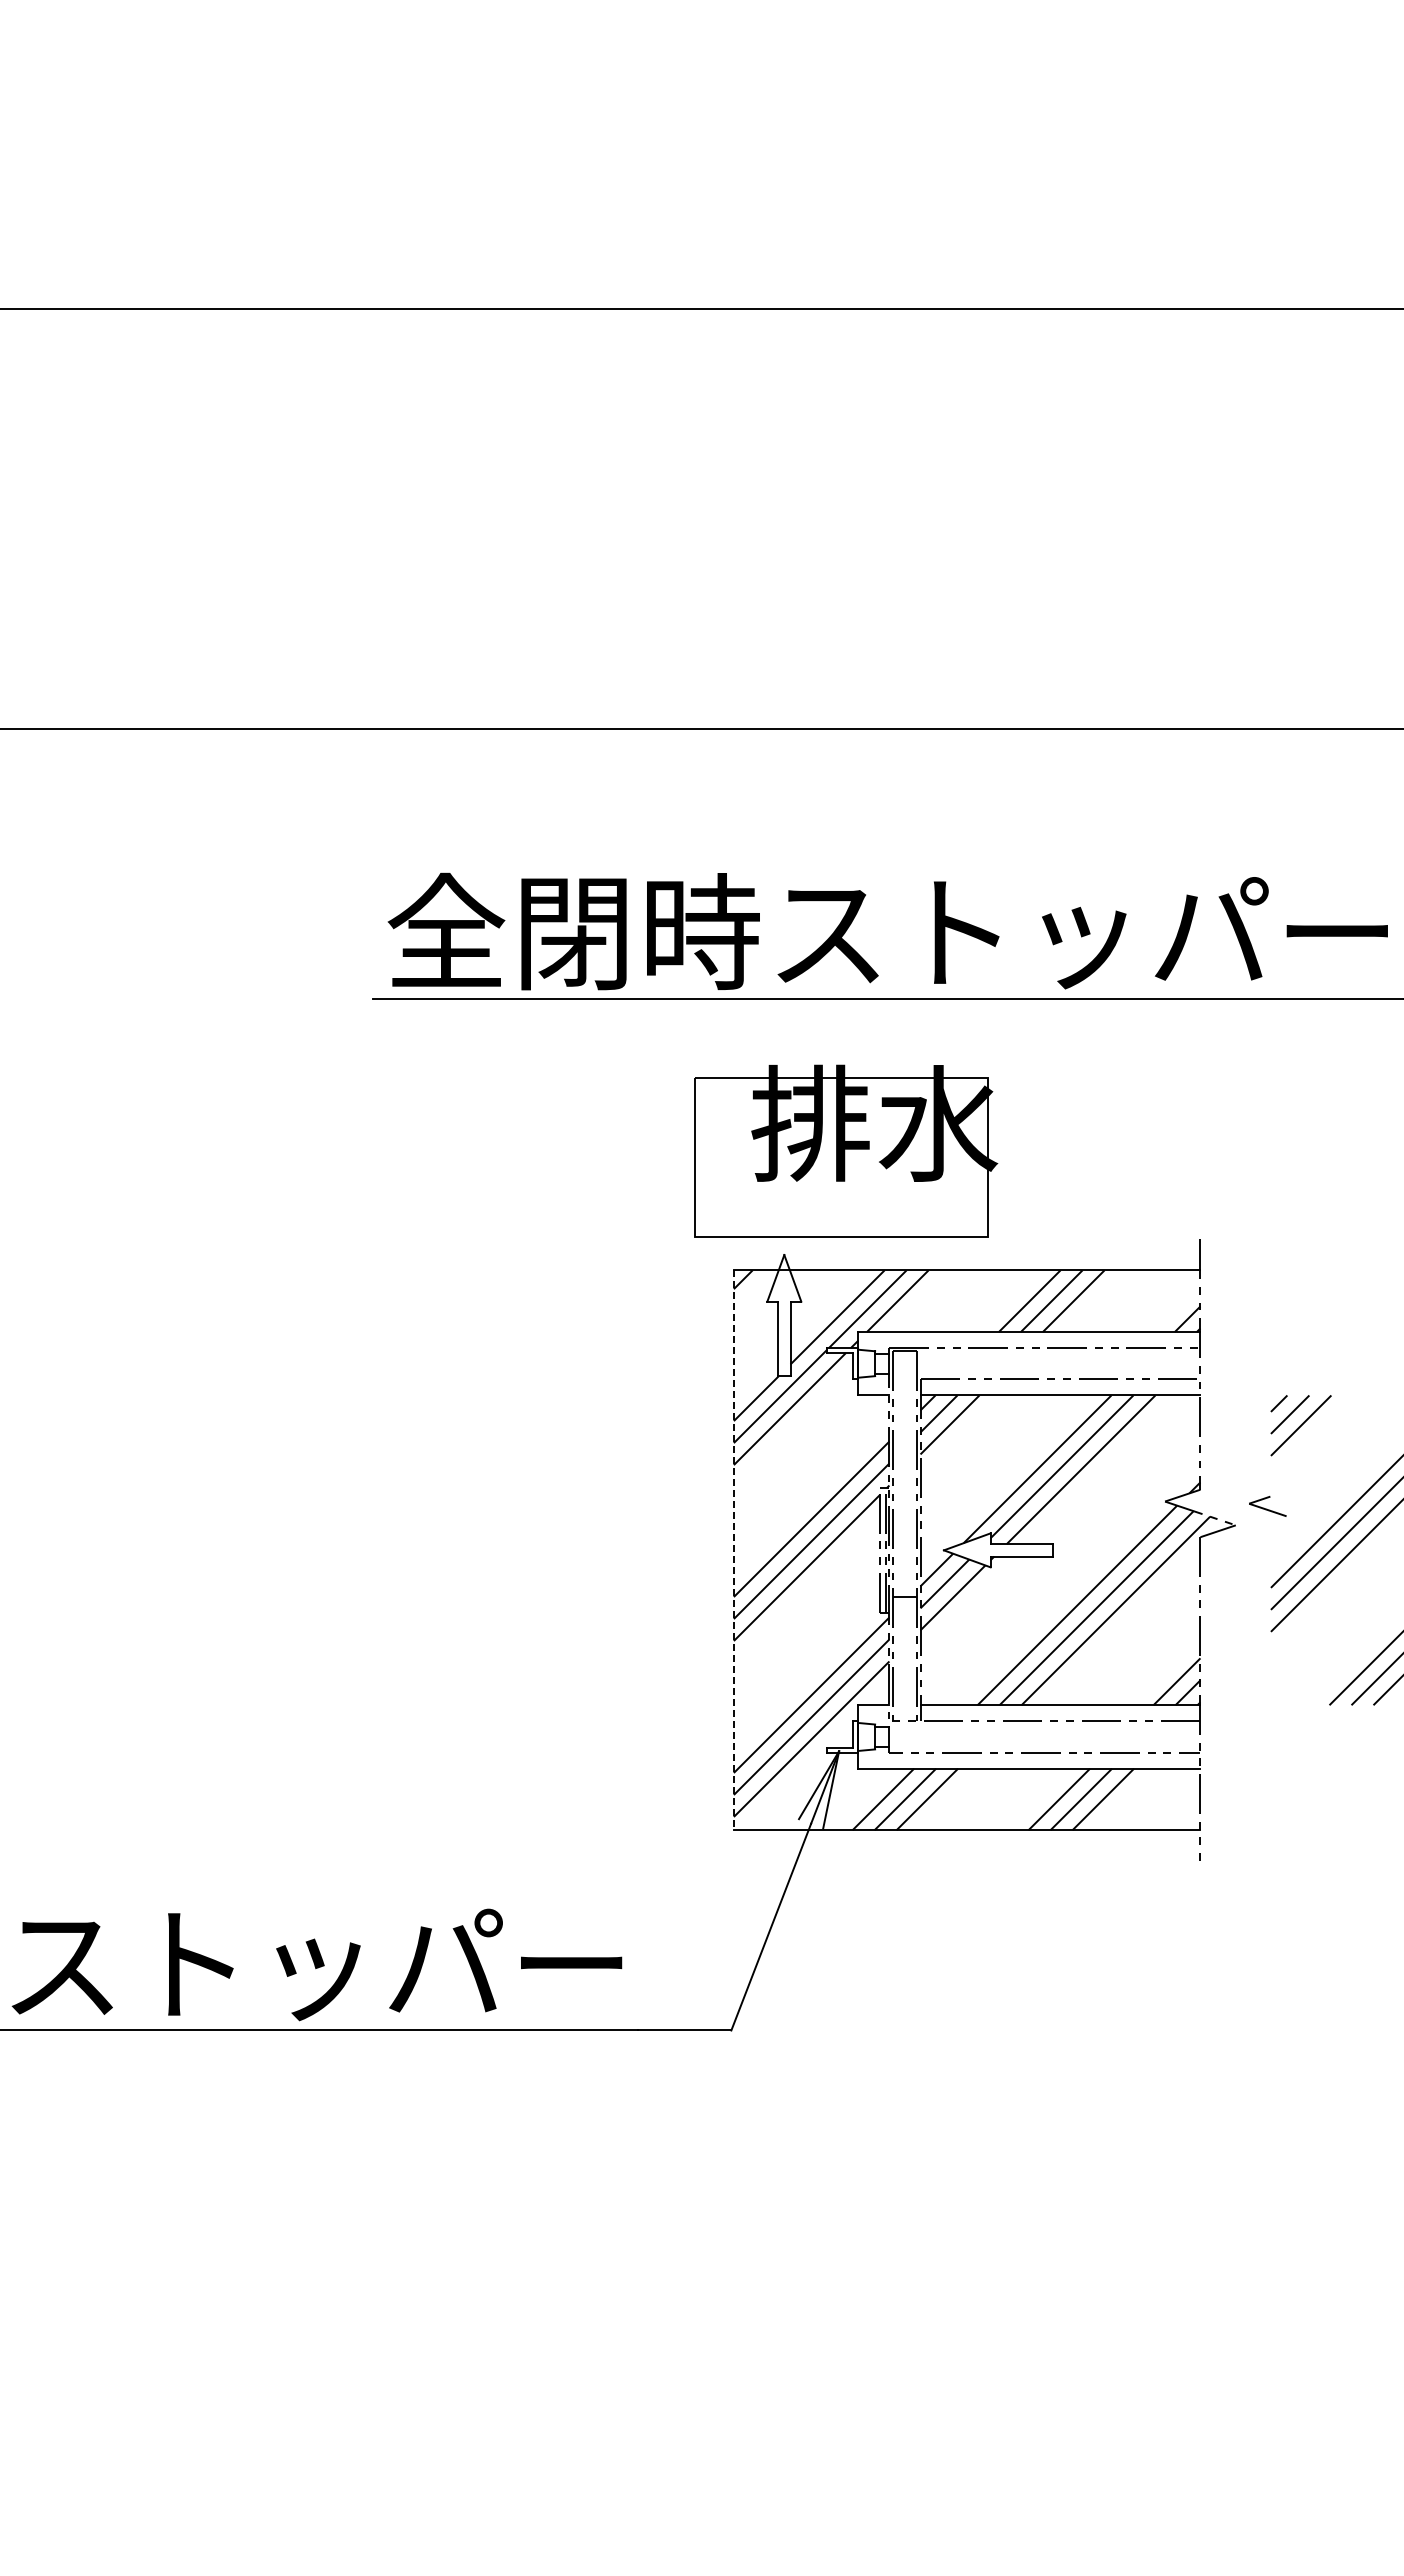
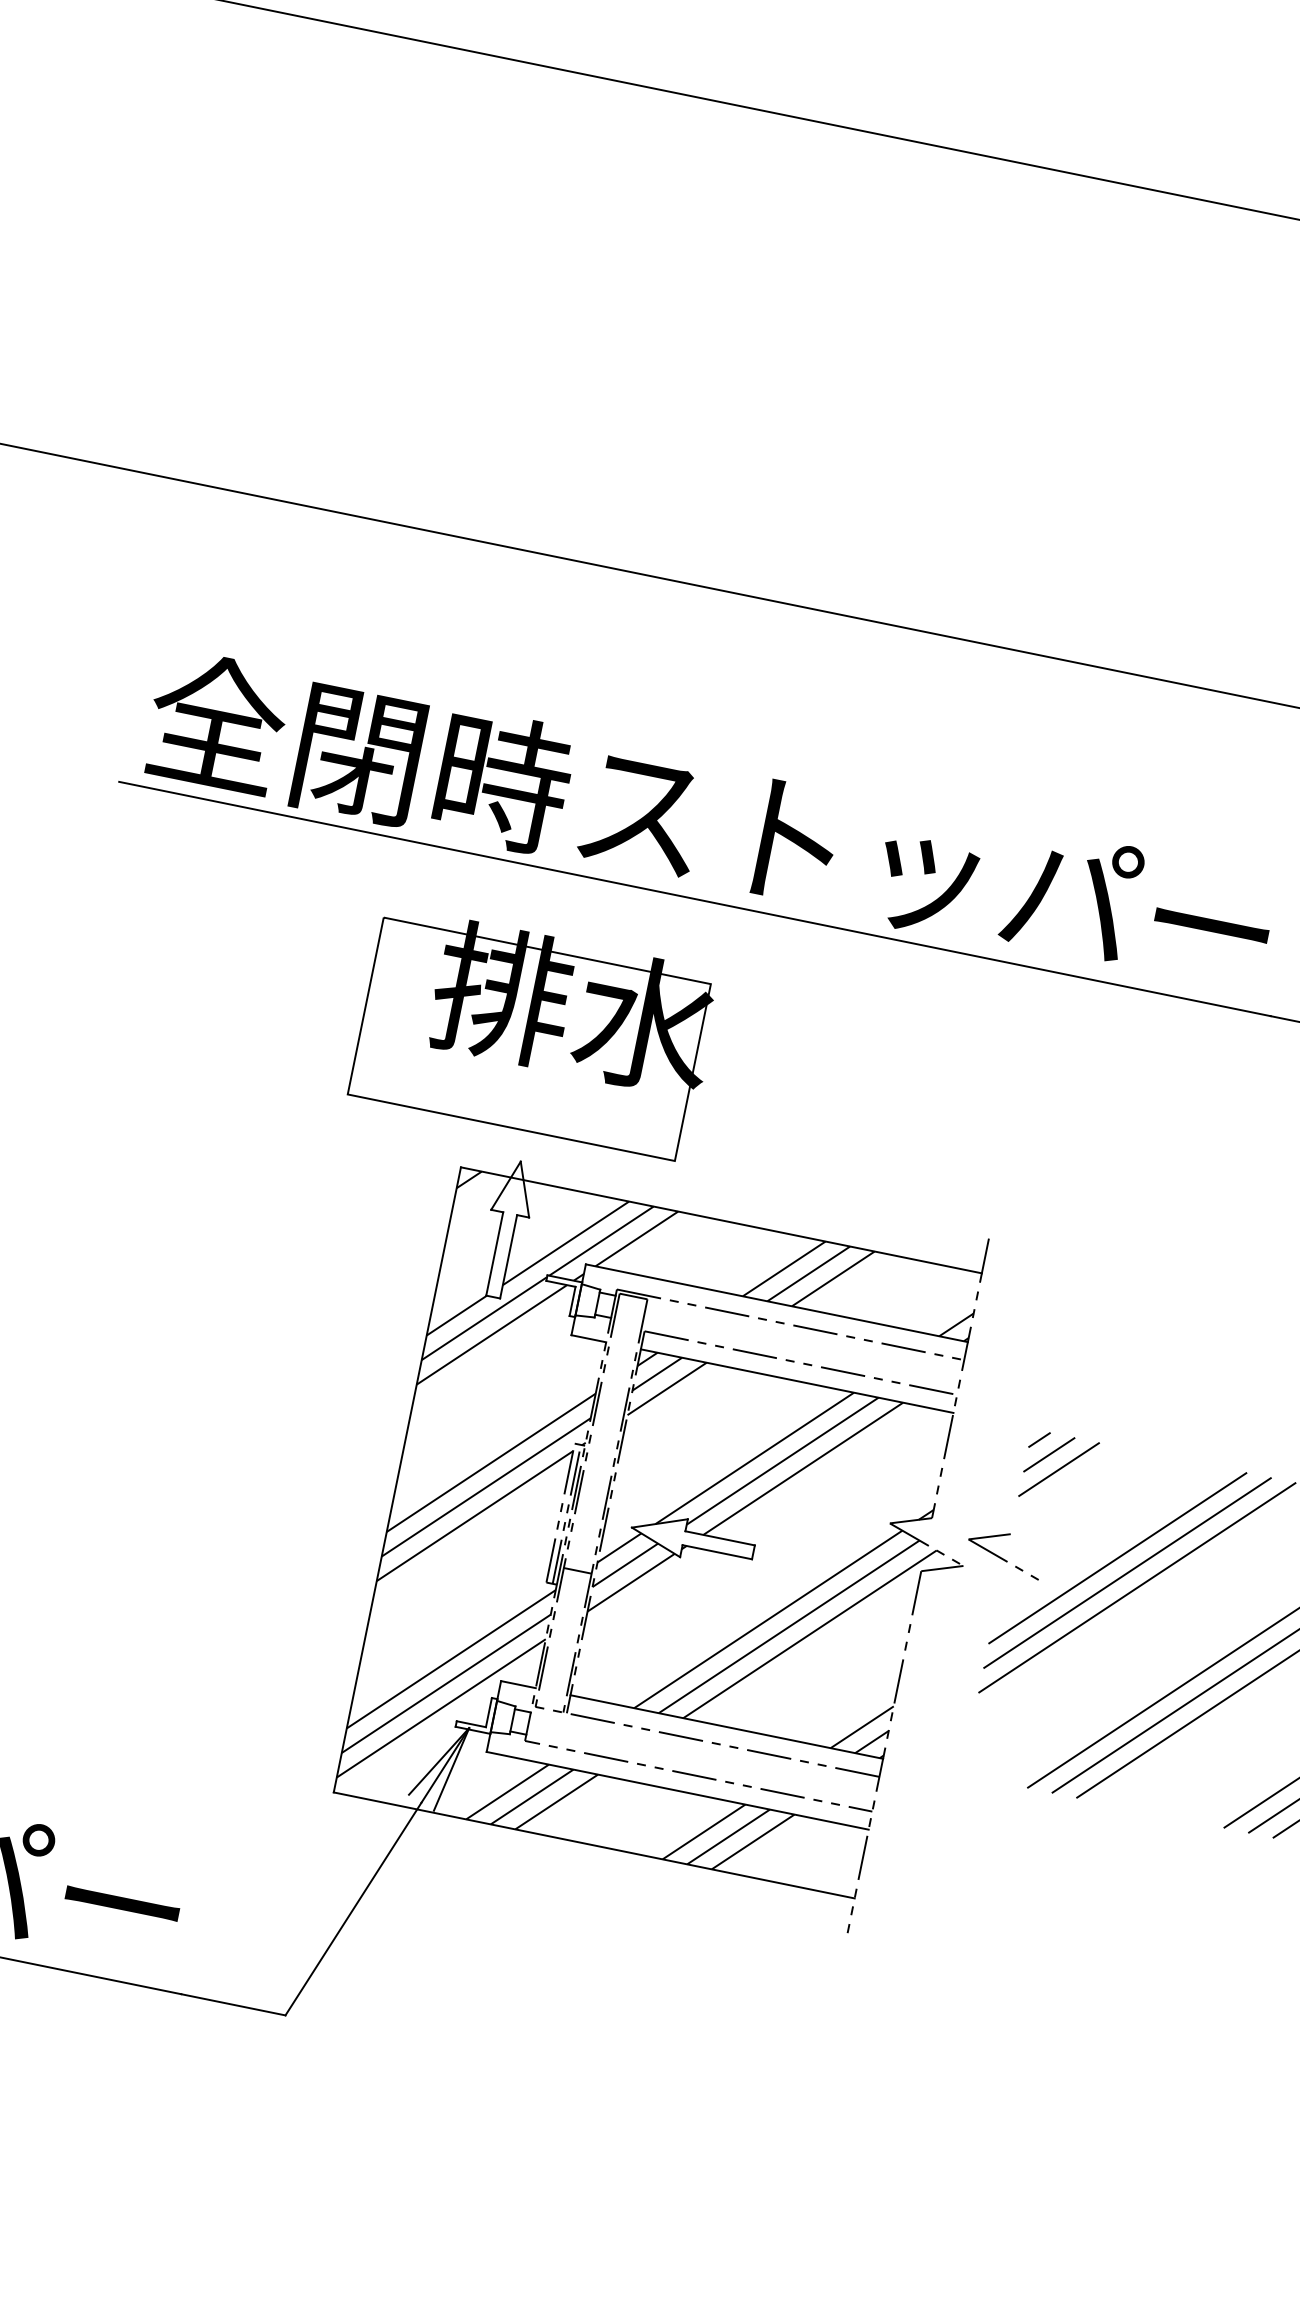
part: (846, 1150) -> (536, 1032), moved
part: (1269, 1506) -> (1005, 1552), size x1.67
line: (733, 1550) -> (396, 1479), dashed -> solid

